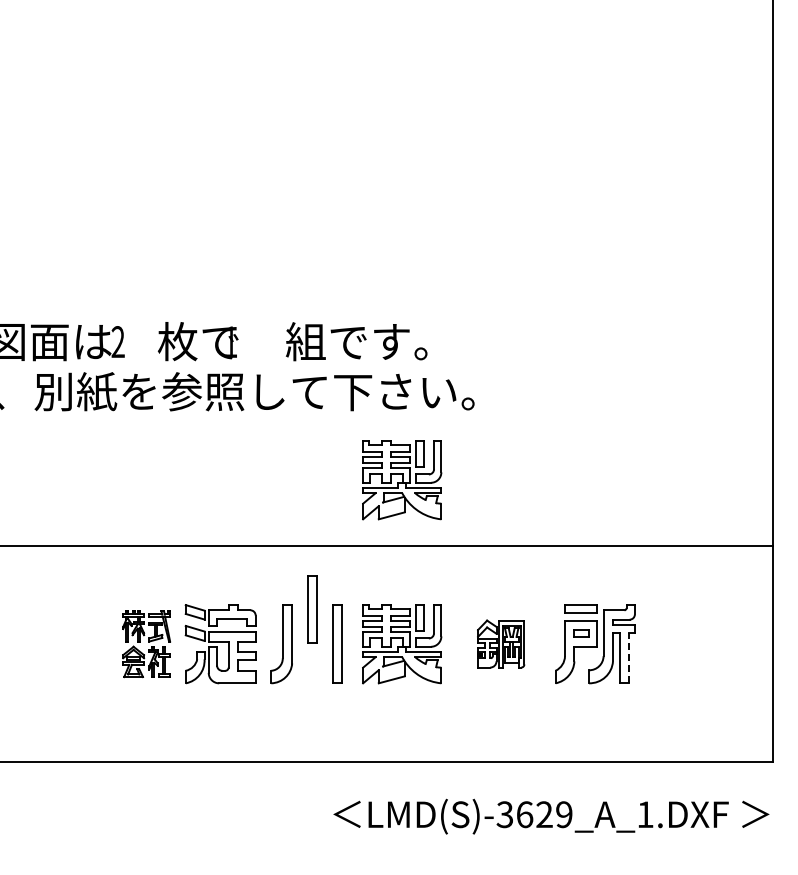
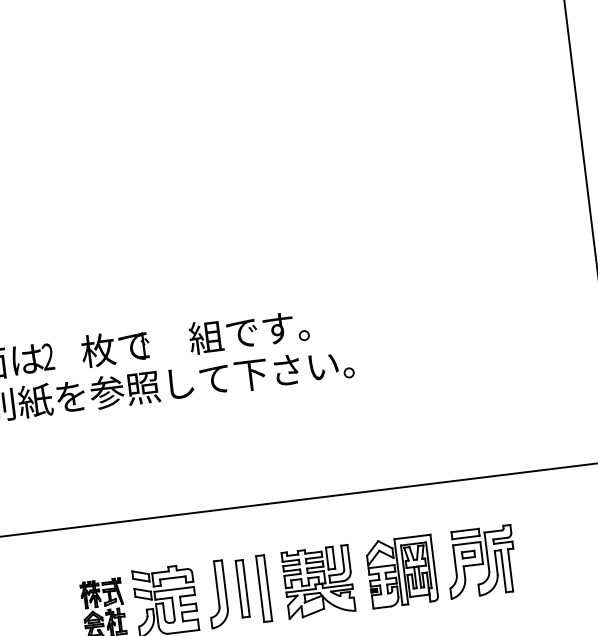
part: (402, 480) -> (301, 444), removed
part: (312, 609) -> (242, 588), moved
part: (500, 643) -> (401, 571), size x1.67
line: (628, 657) -> (510, 569), dashed -> solid

